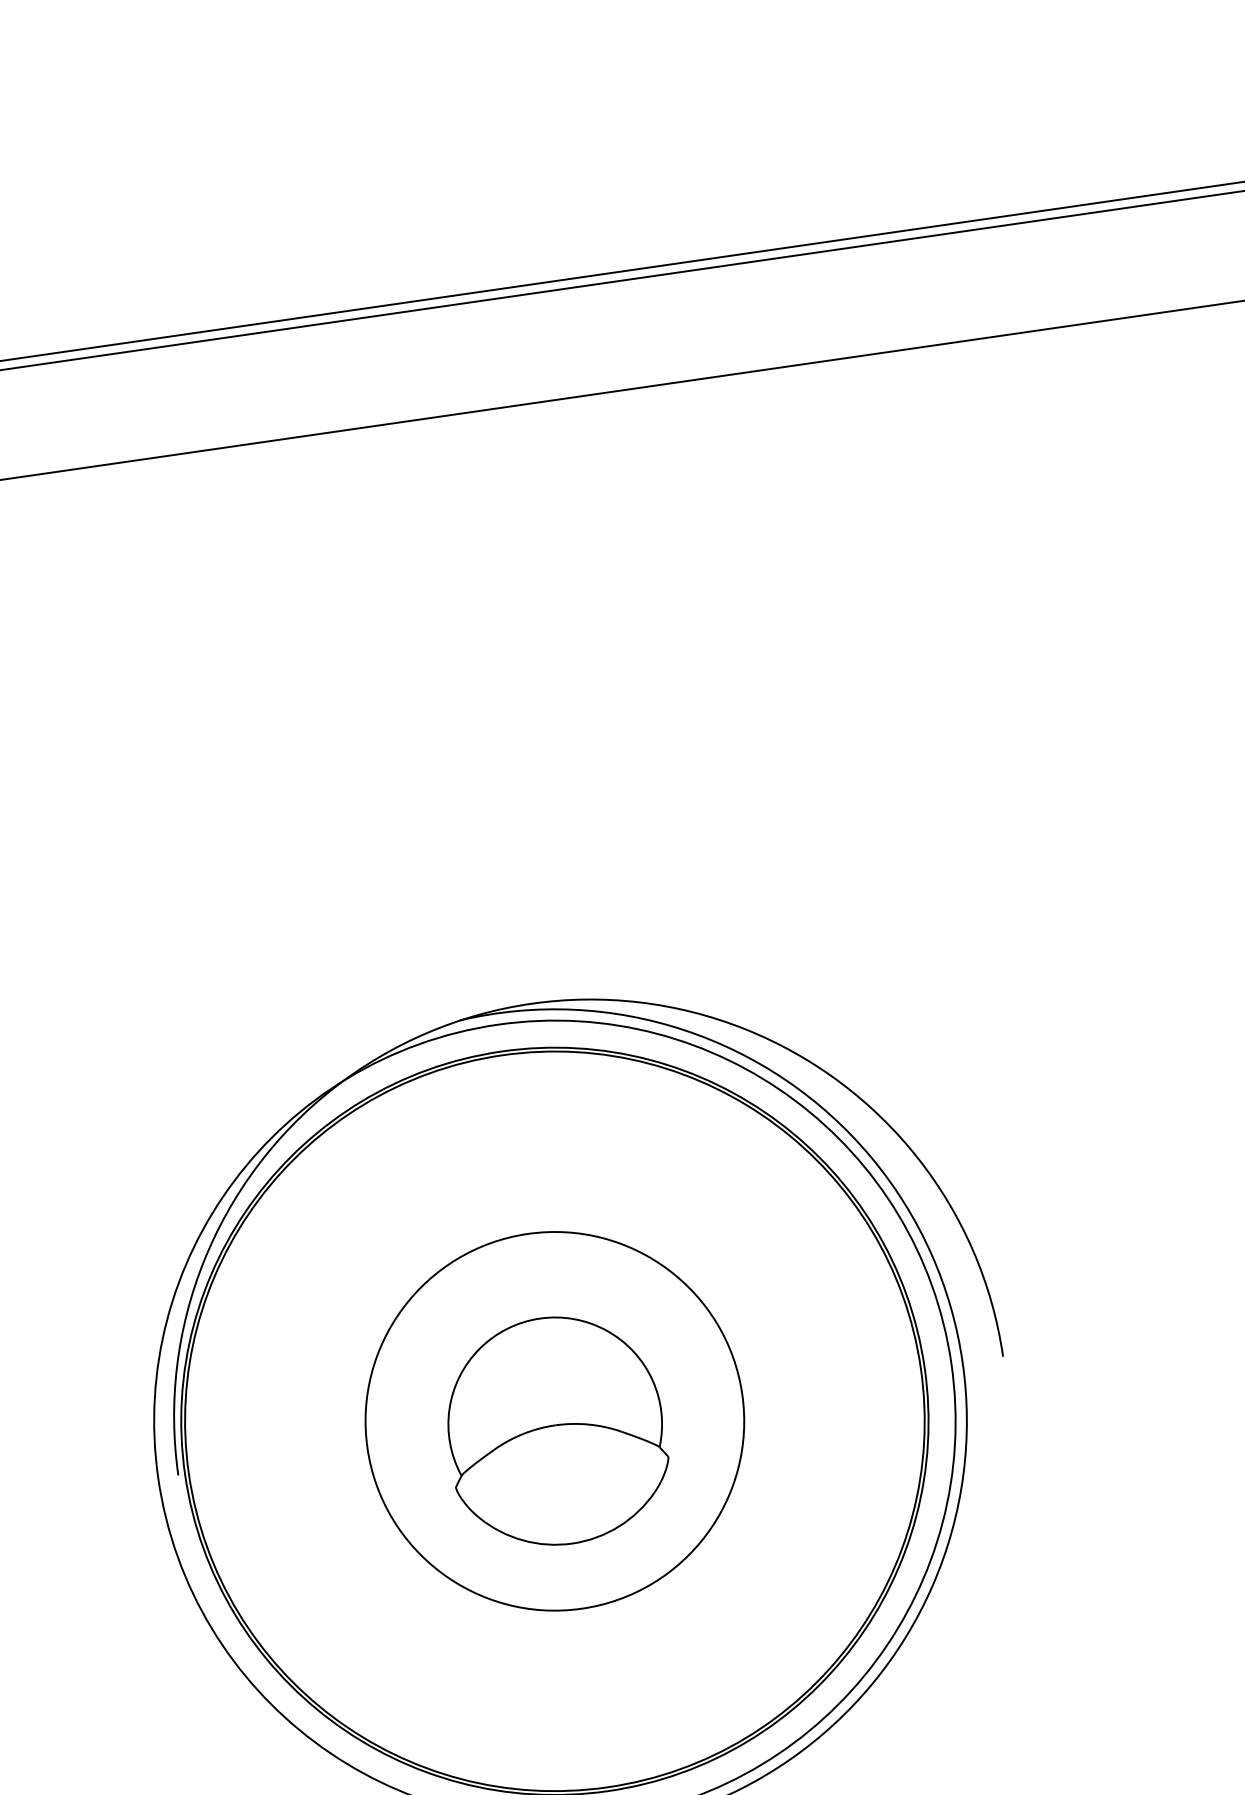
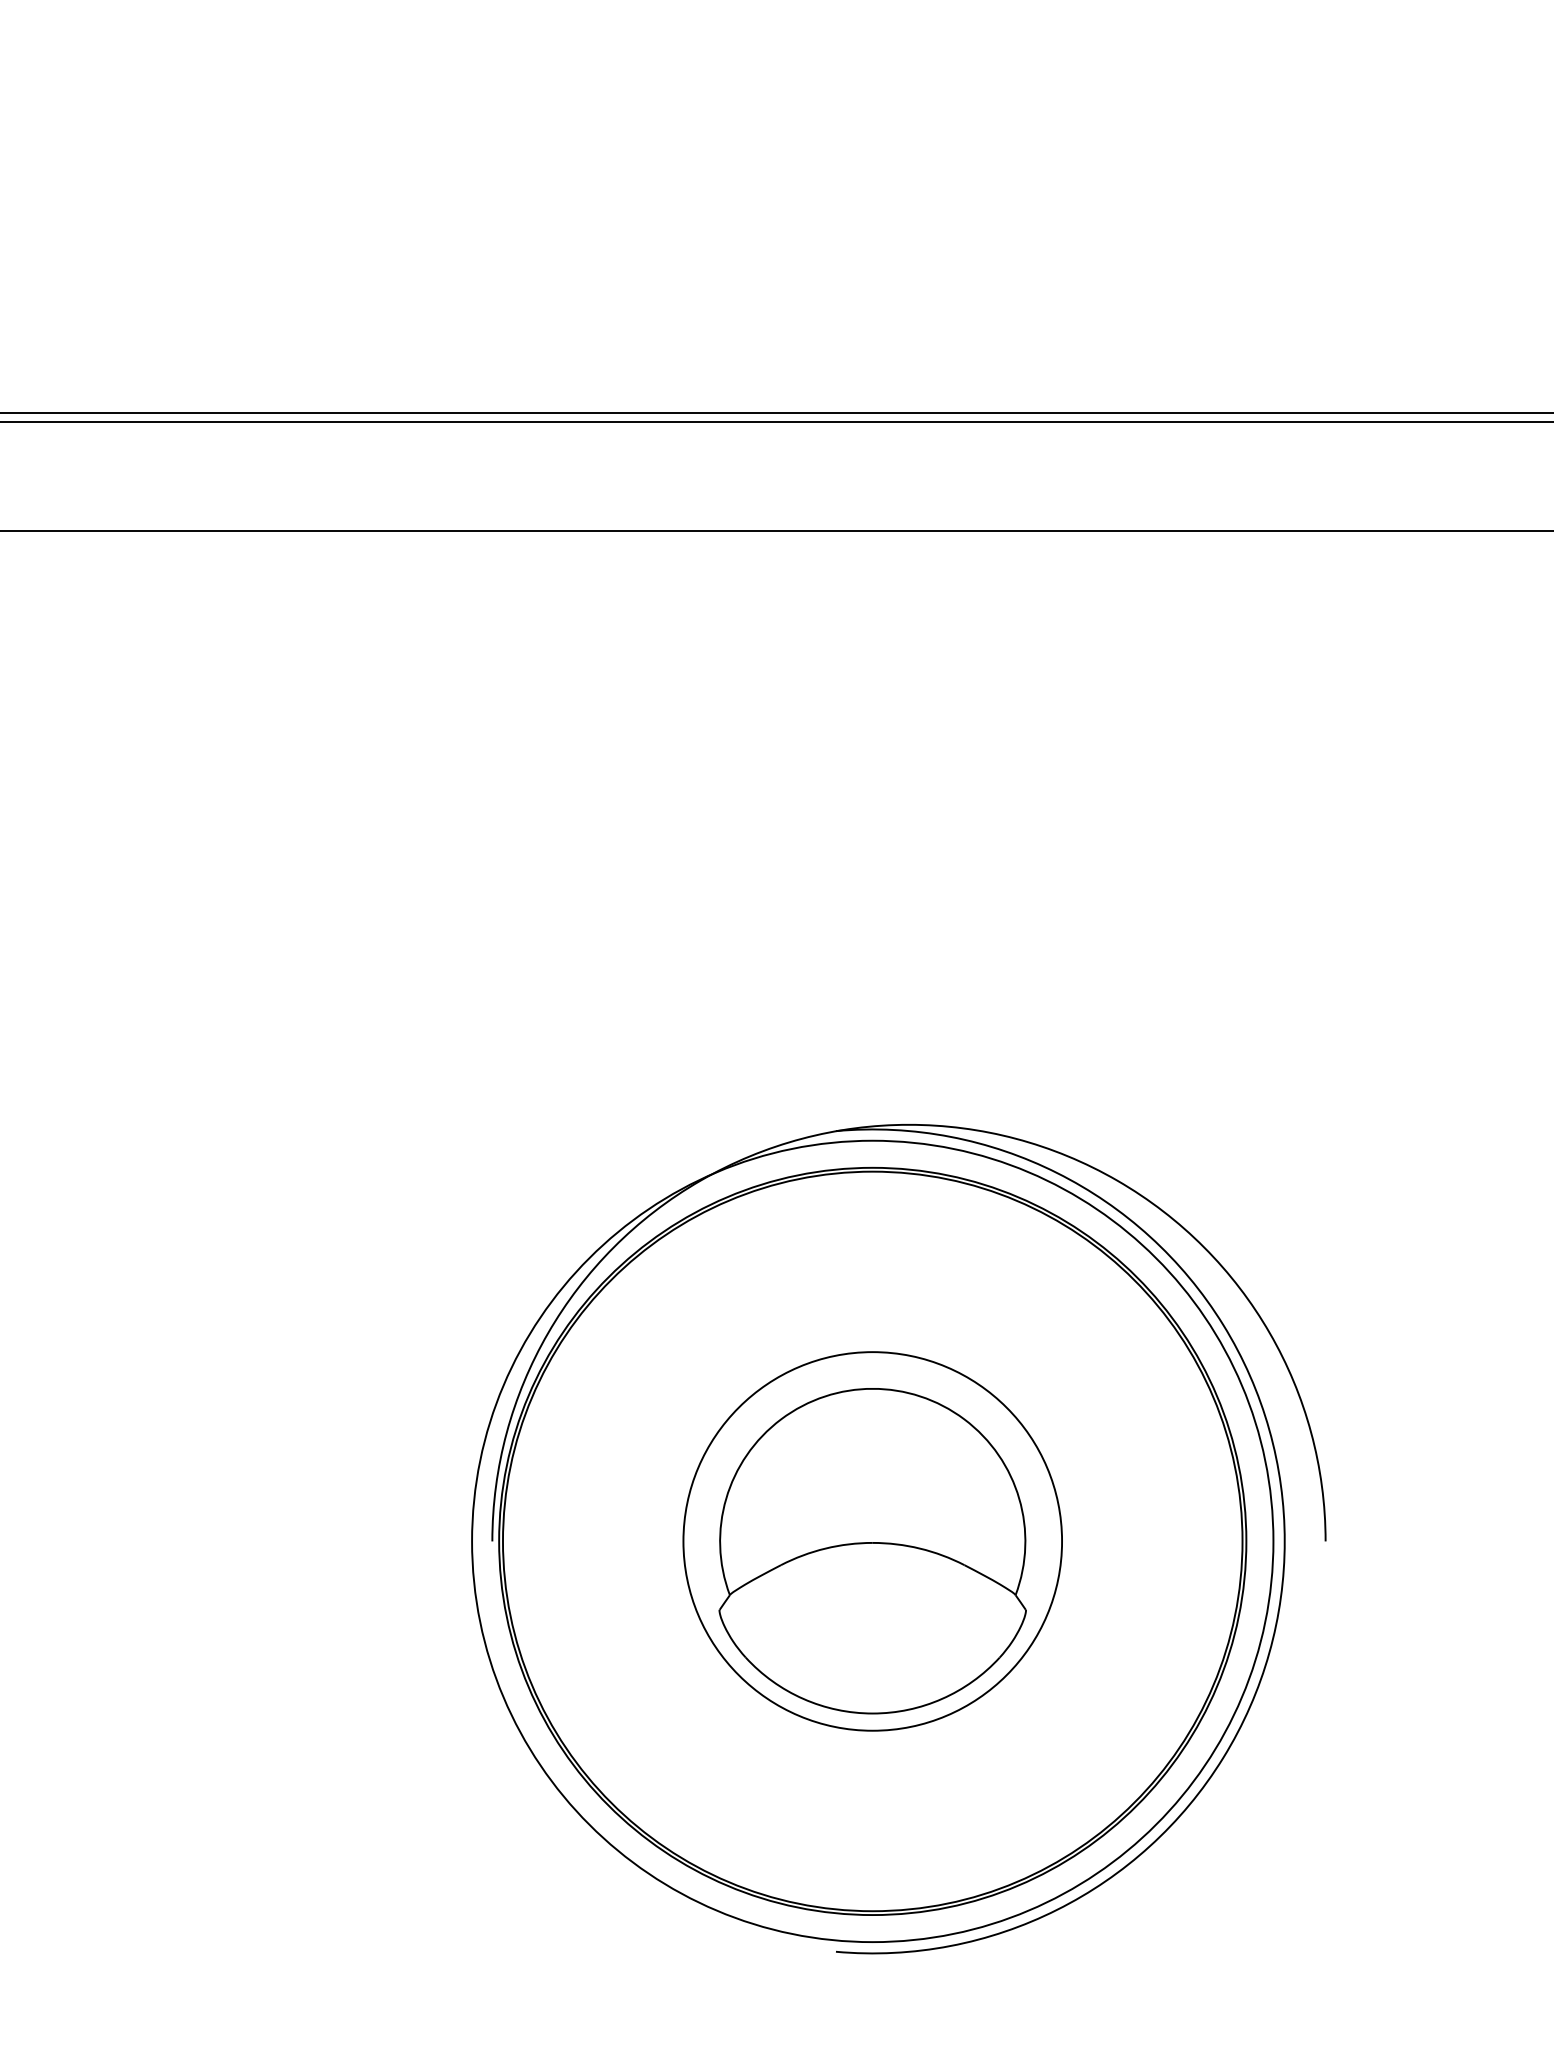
part: (556, 1431) -> (872, 1551), size x1.43

